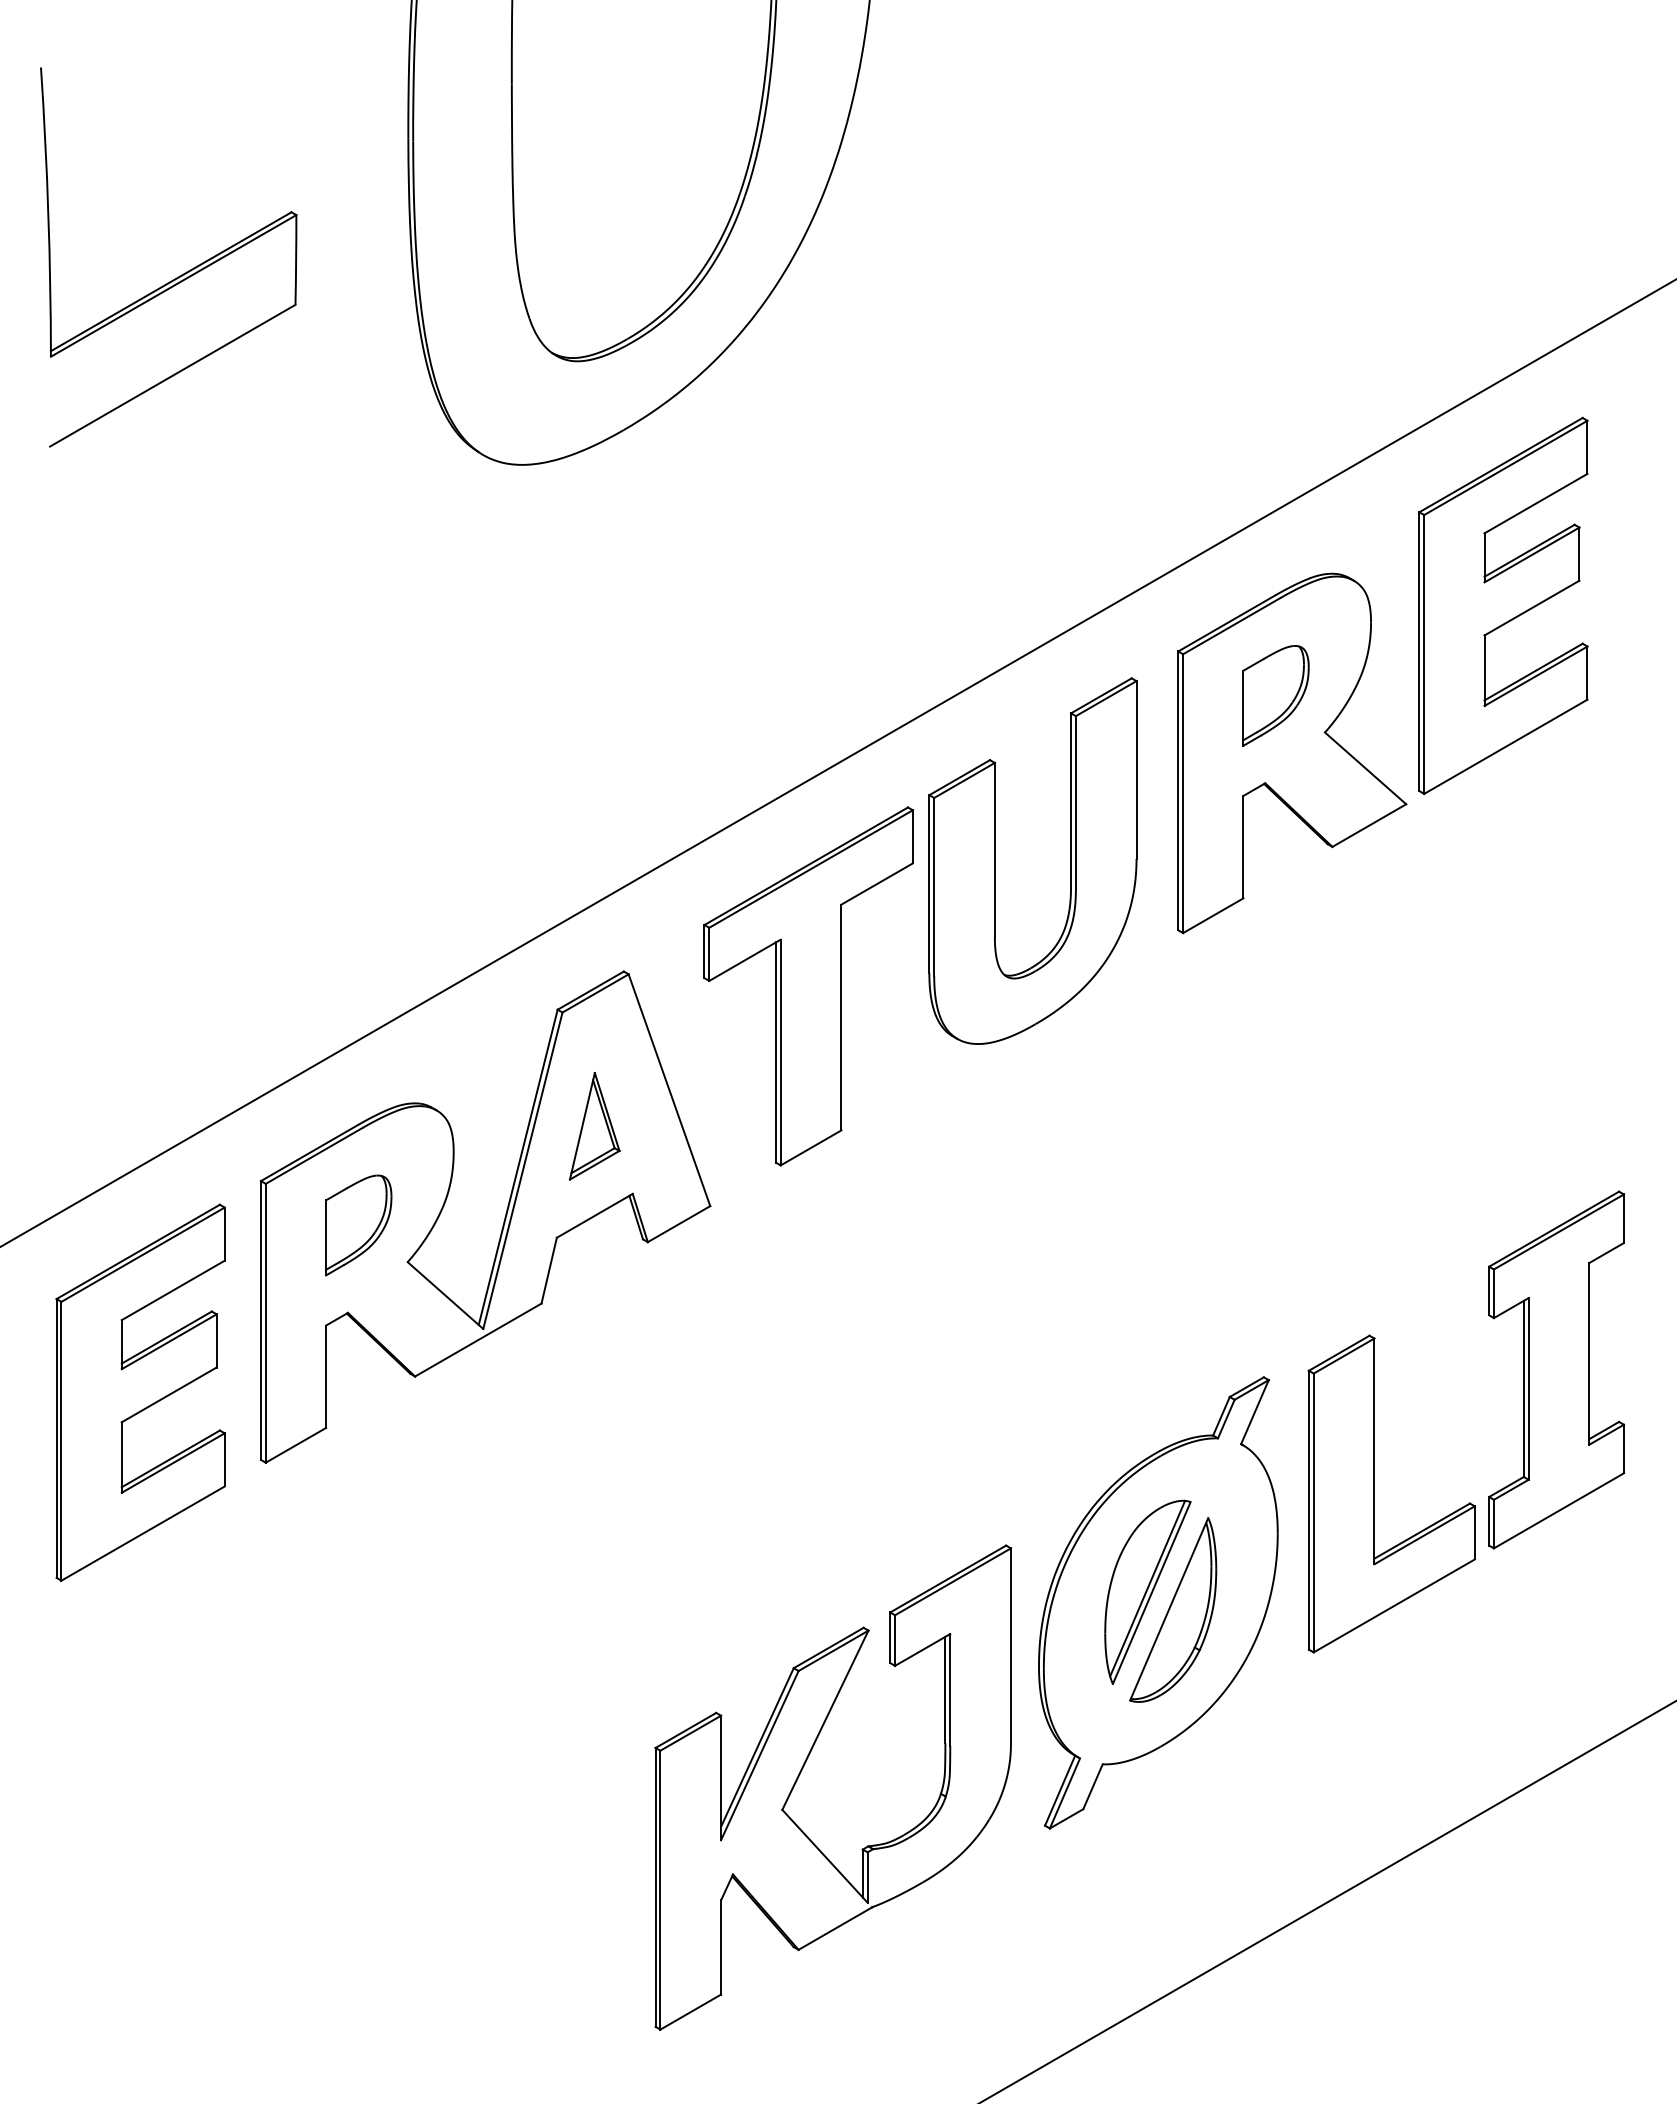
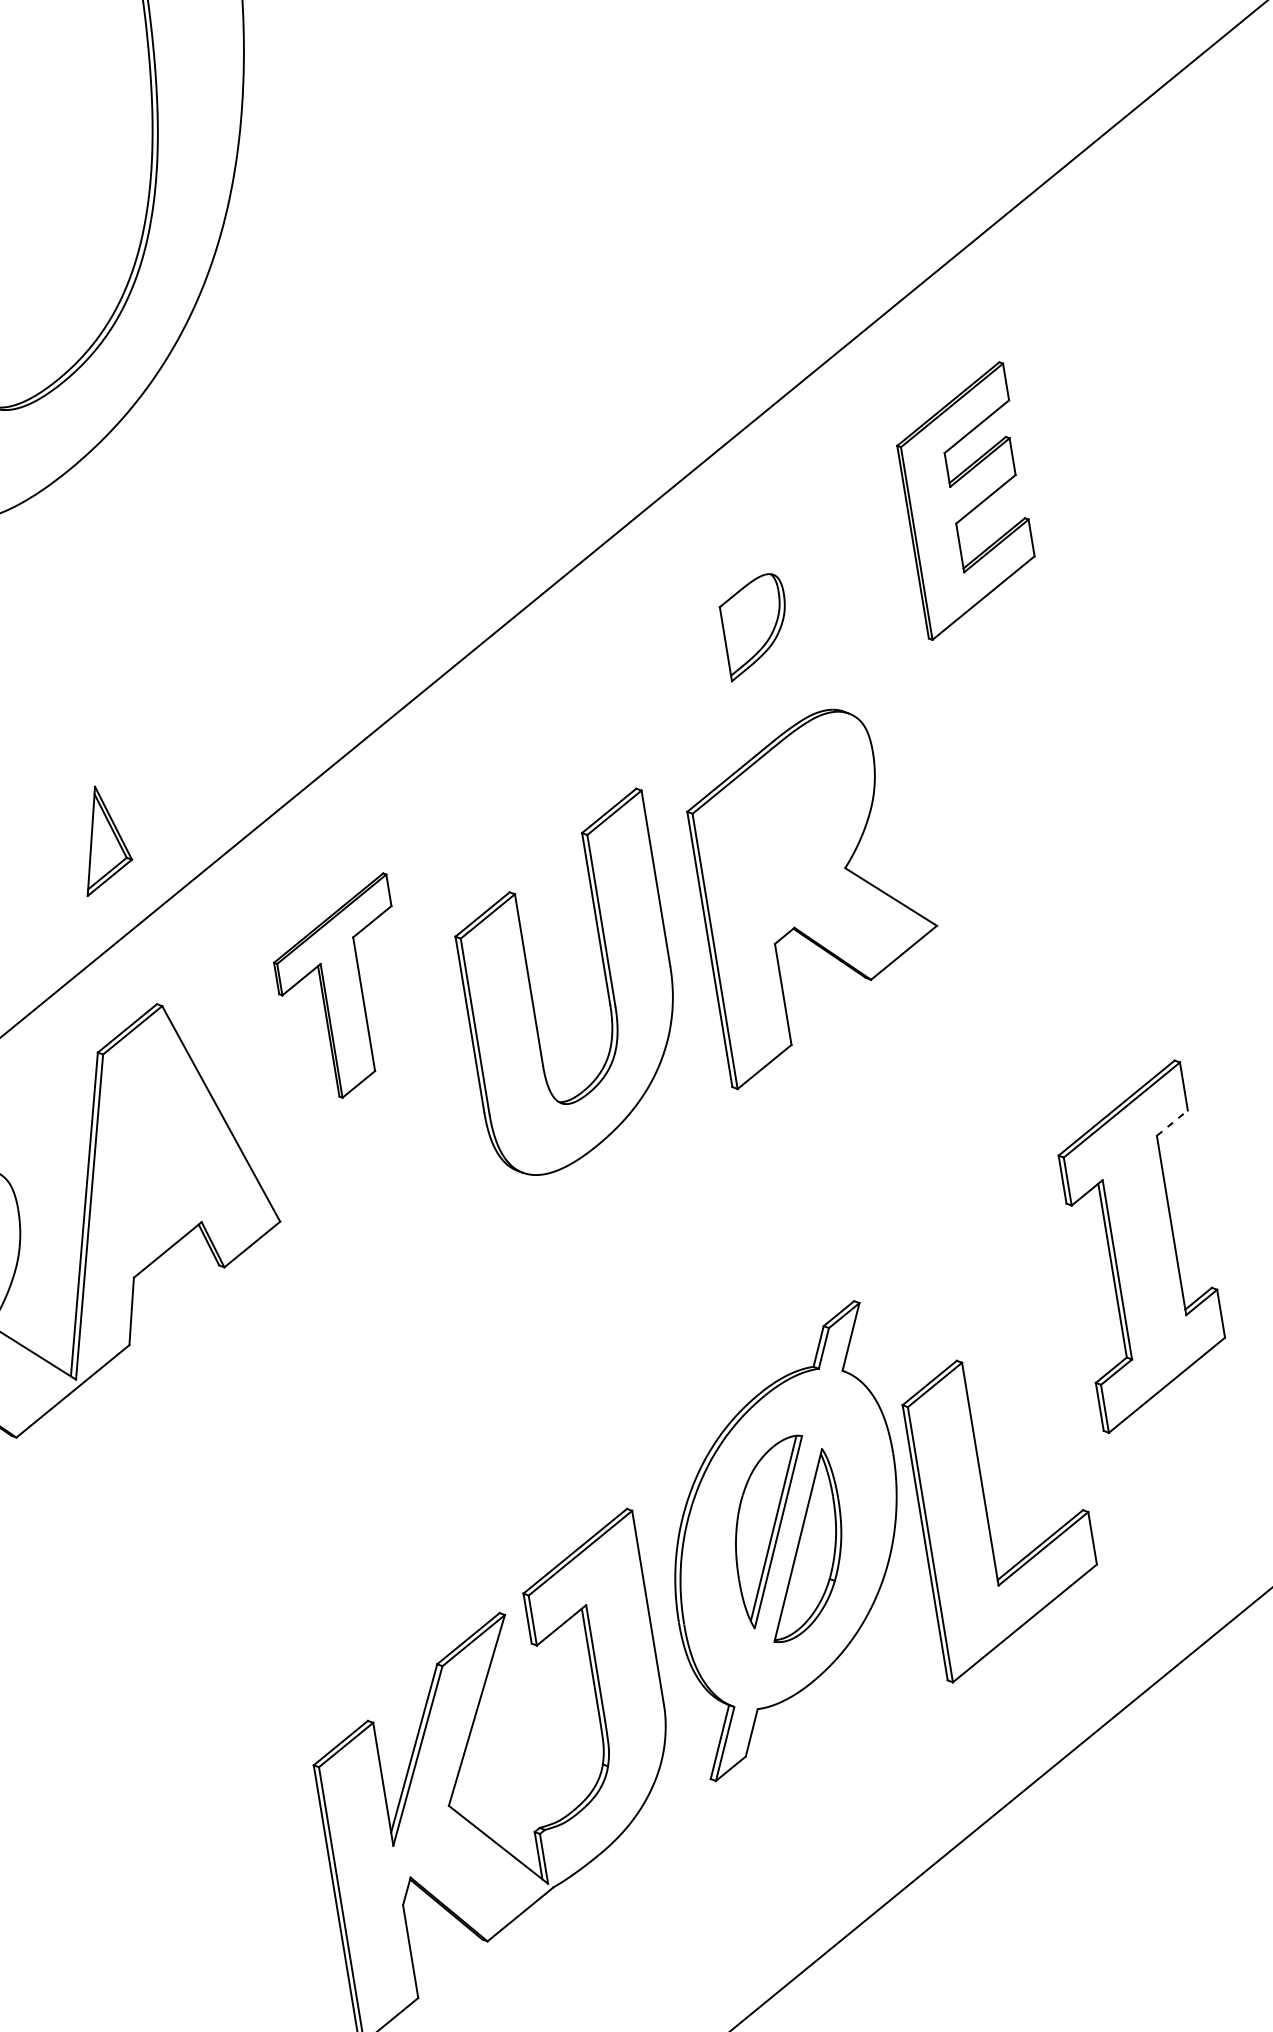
part: (1503, 605) -> (965, 500), size x0.7
part: (1292, 753) -> (816, 894), moved
part: (995, 860) -> (531, 990), moved
part: (808, 986) -> (341, 989), size x0.6
part: (594, 1126) -> (103, 839), moved
line: (1607, 1252) -> (1173, 1122), solid -> dashed
part: (1374, 1493) -> (987, 1515), moved

